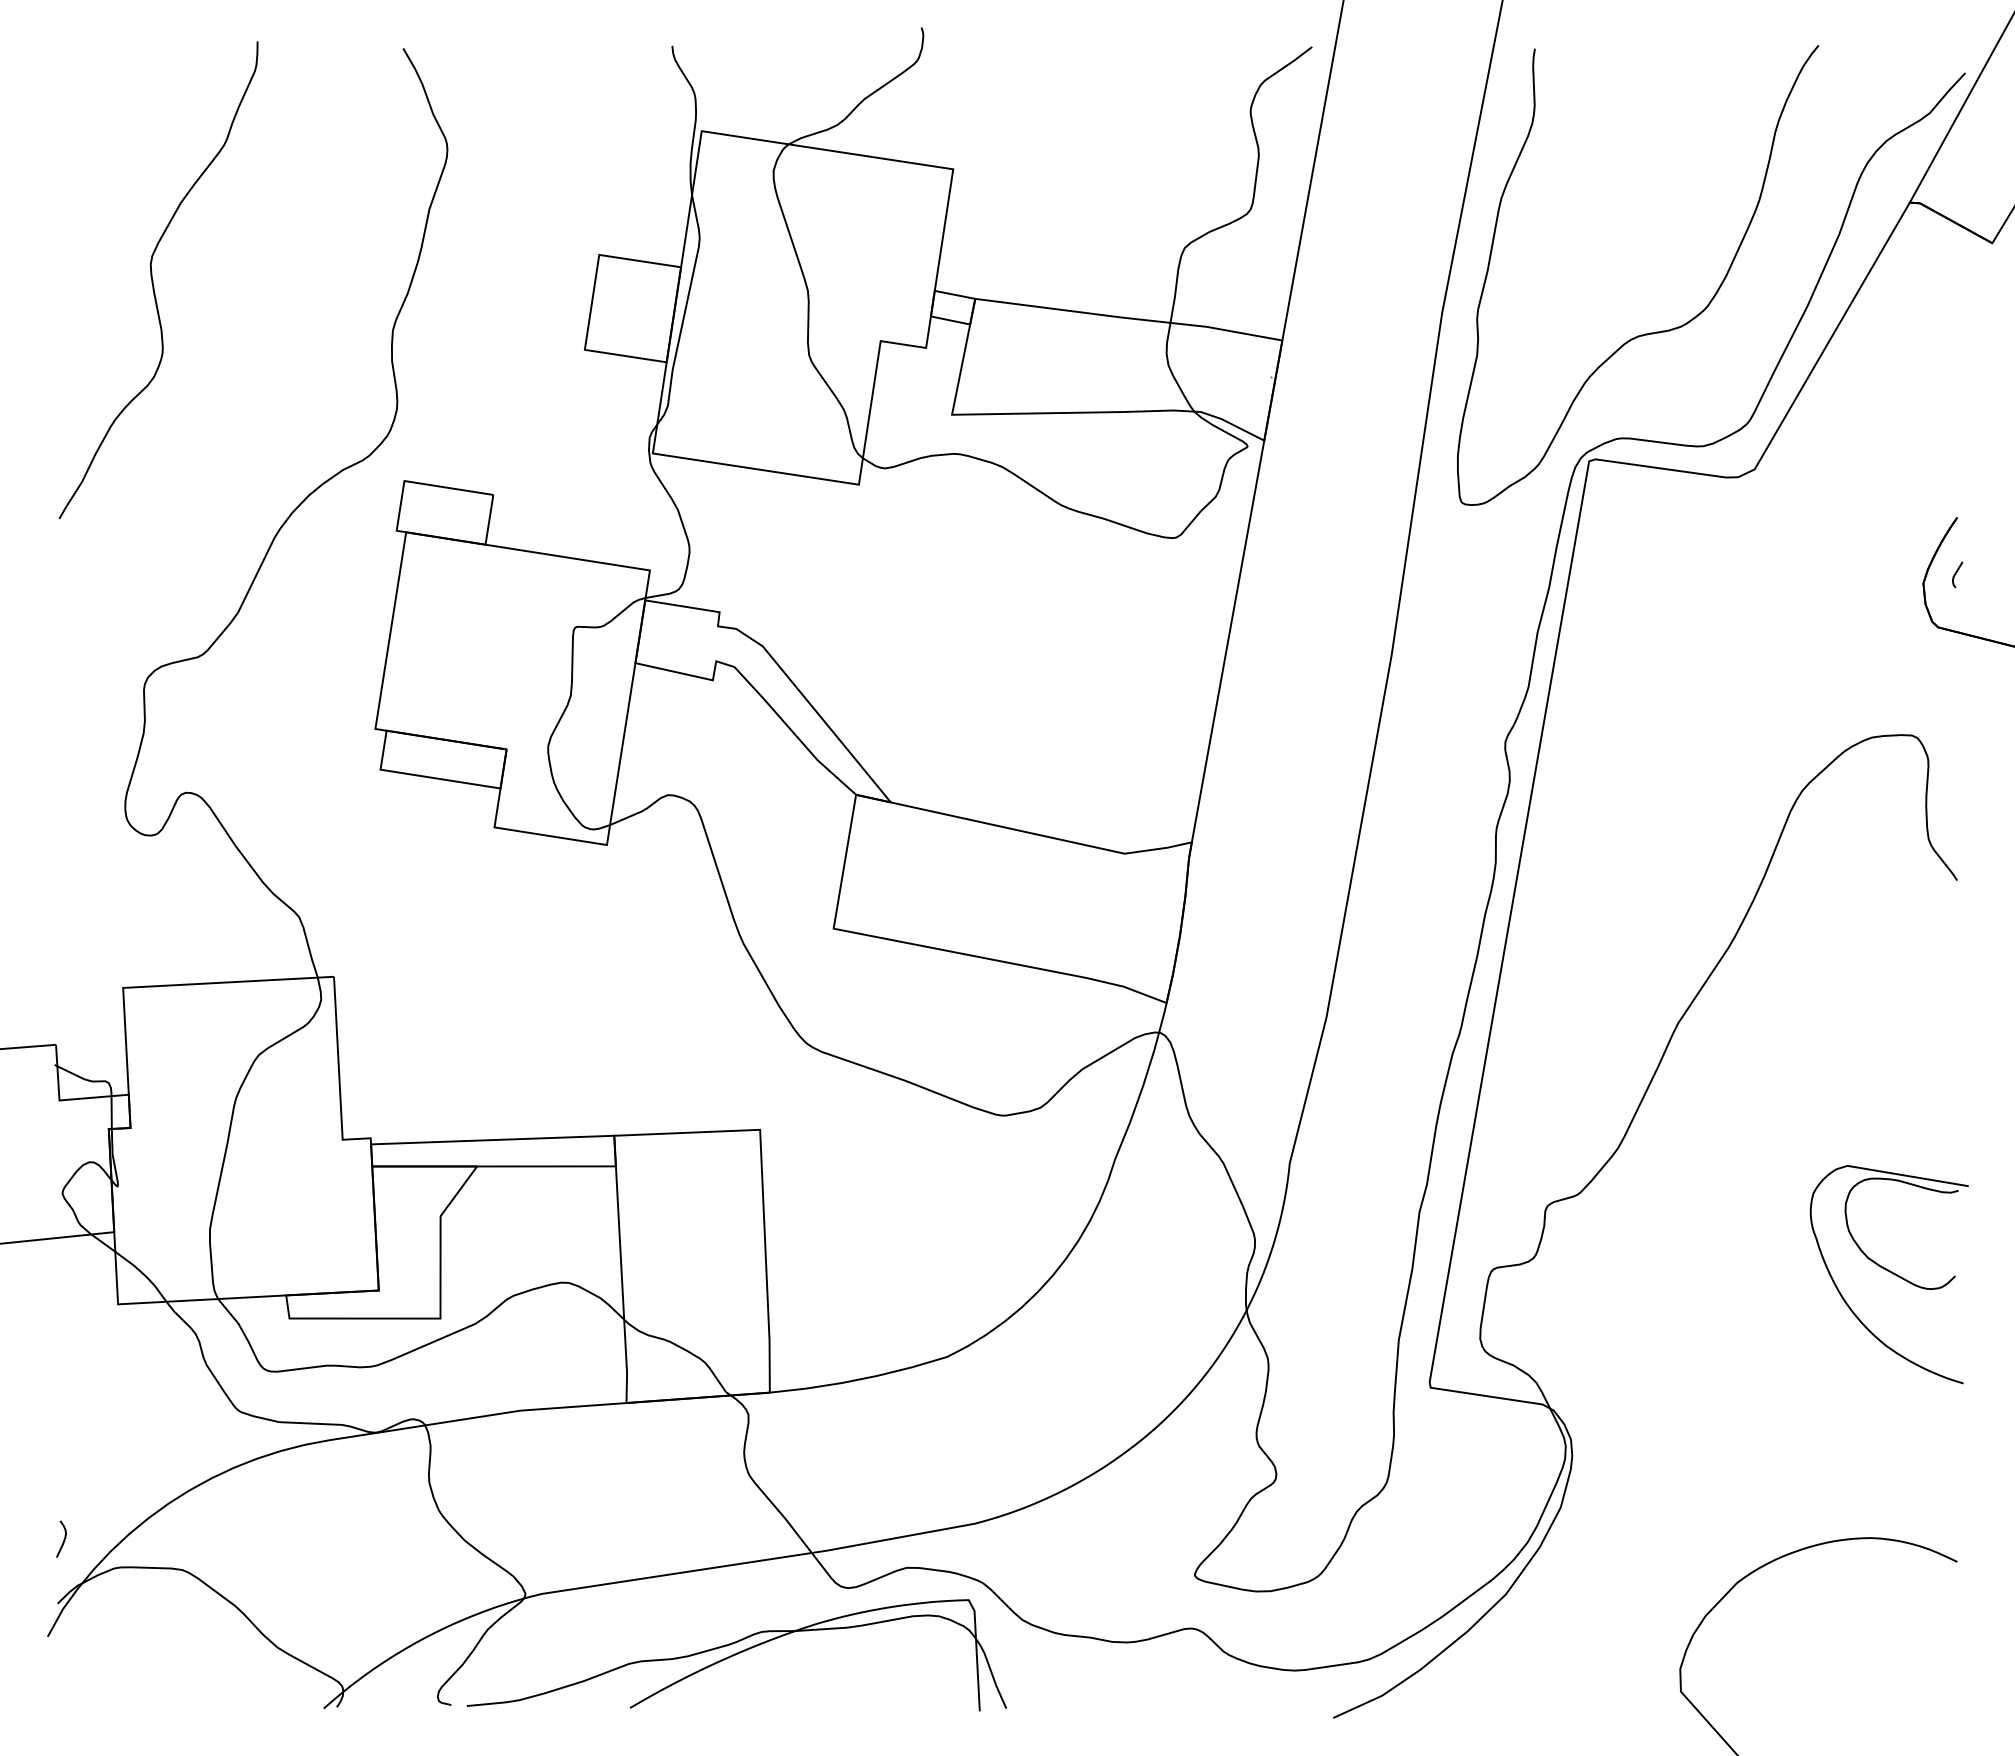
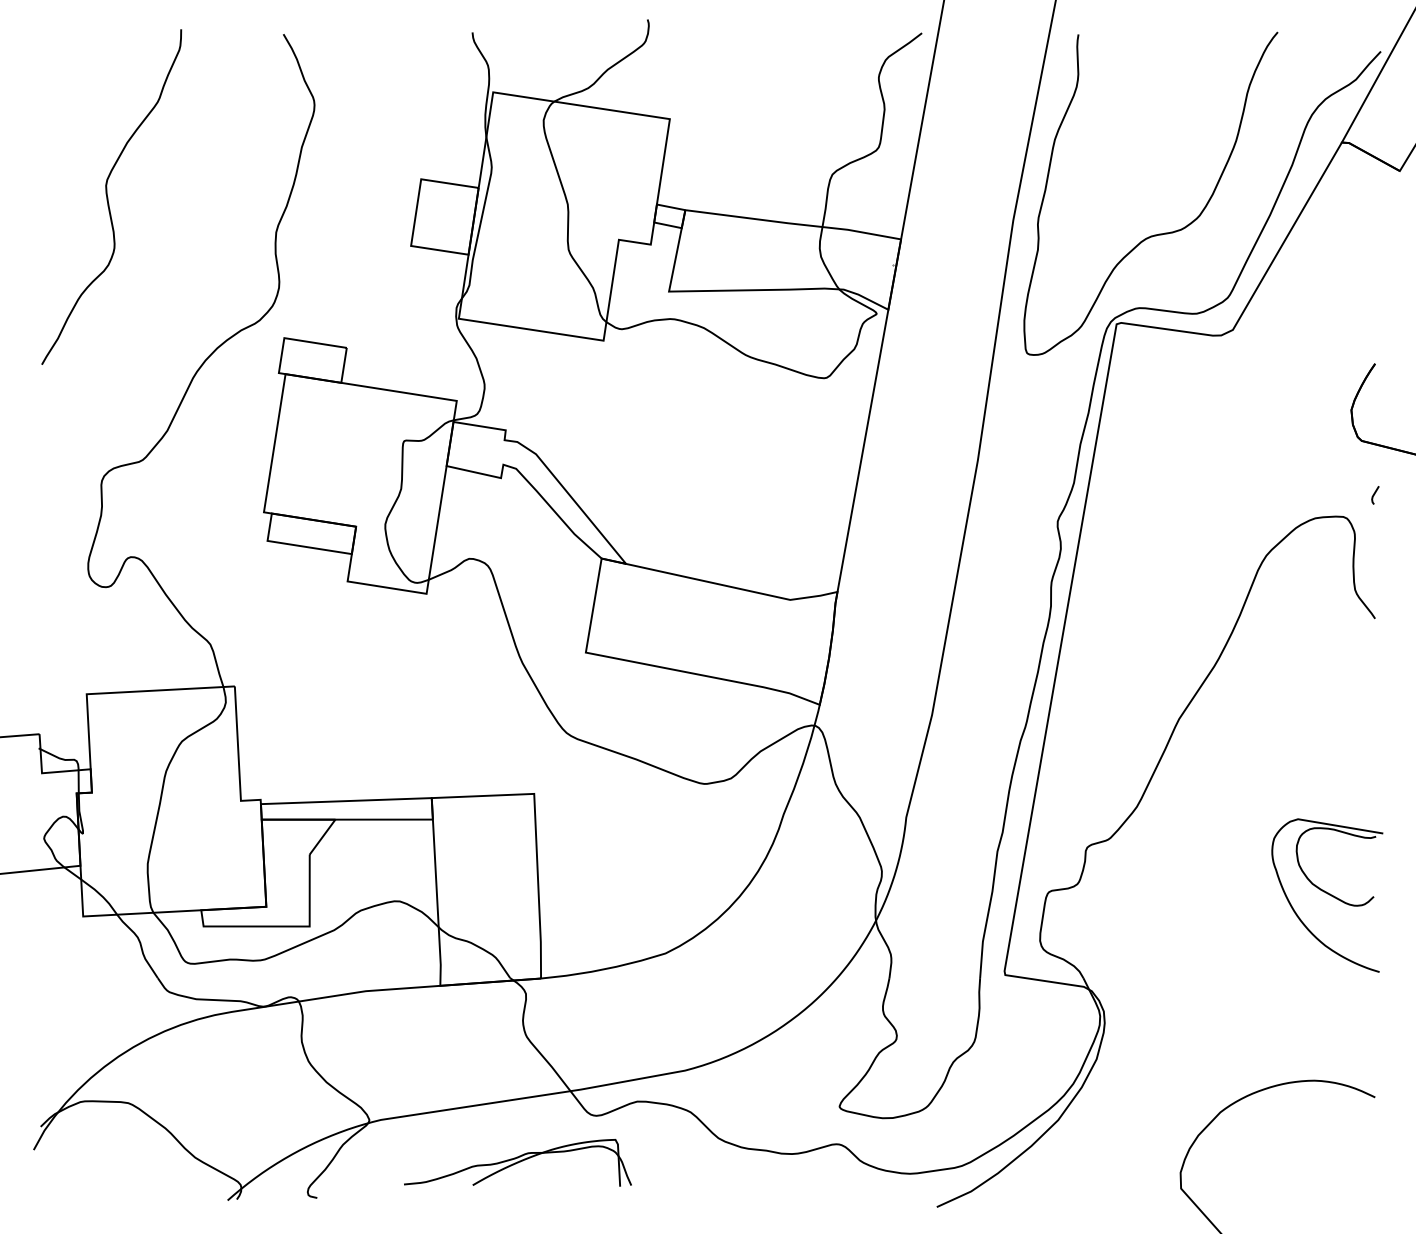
line: (1956, 574) -> (1374, 495), moved
curve: (63, 1539) -> (44, 1081), removed
part: (736, 1655) -> (517, 1163), size x0.6

